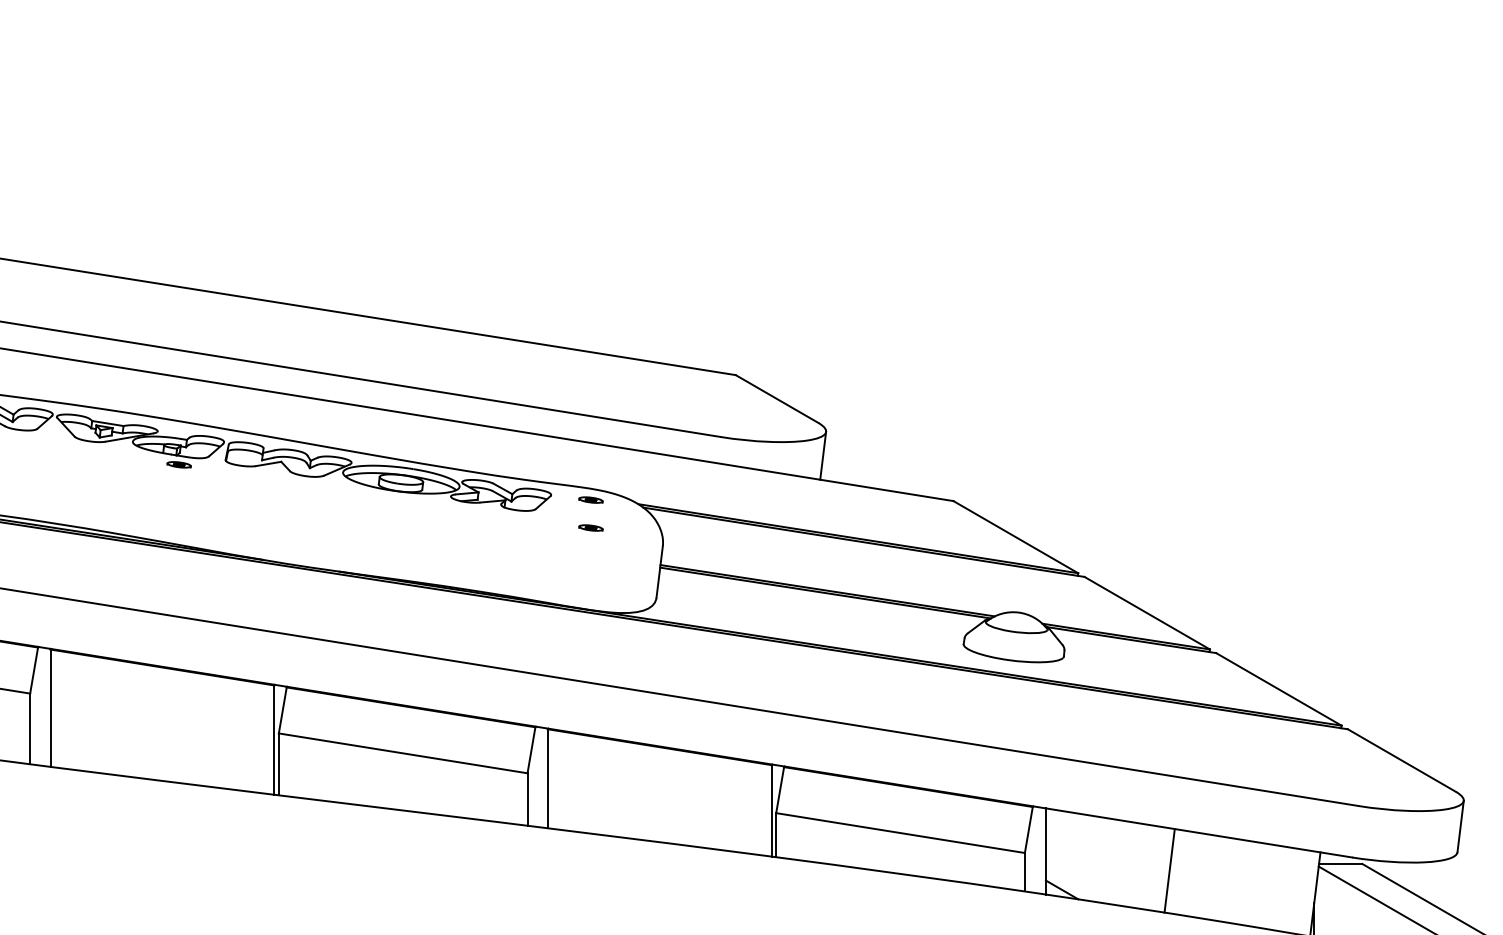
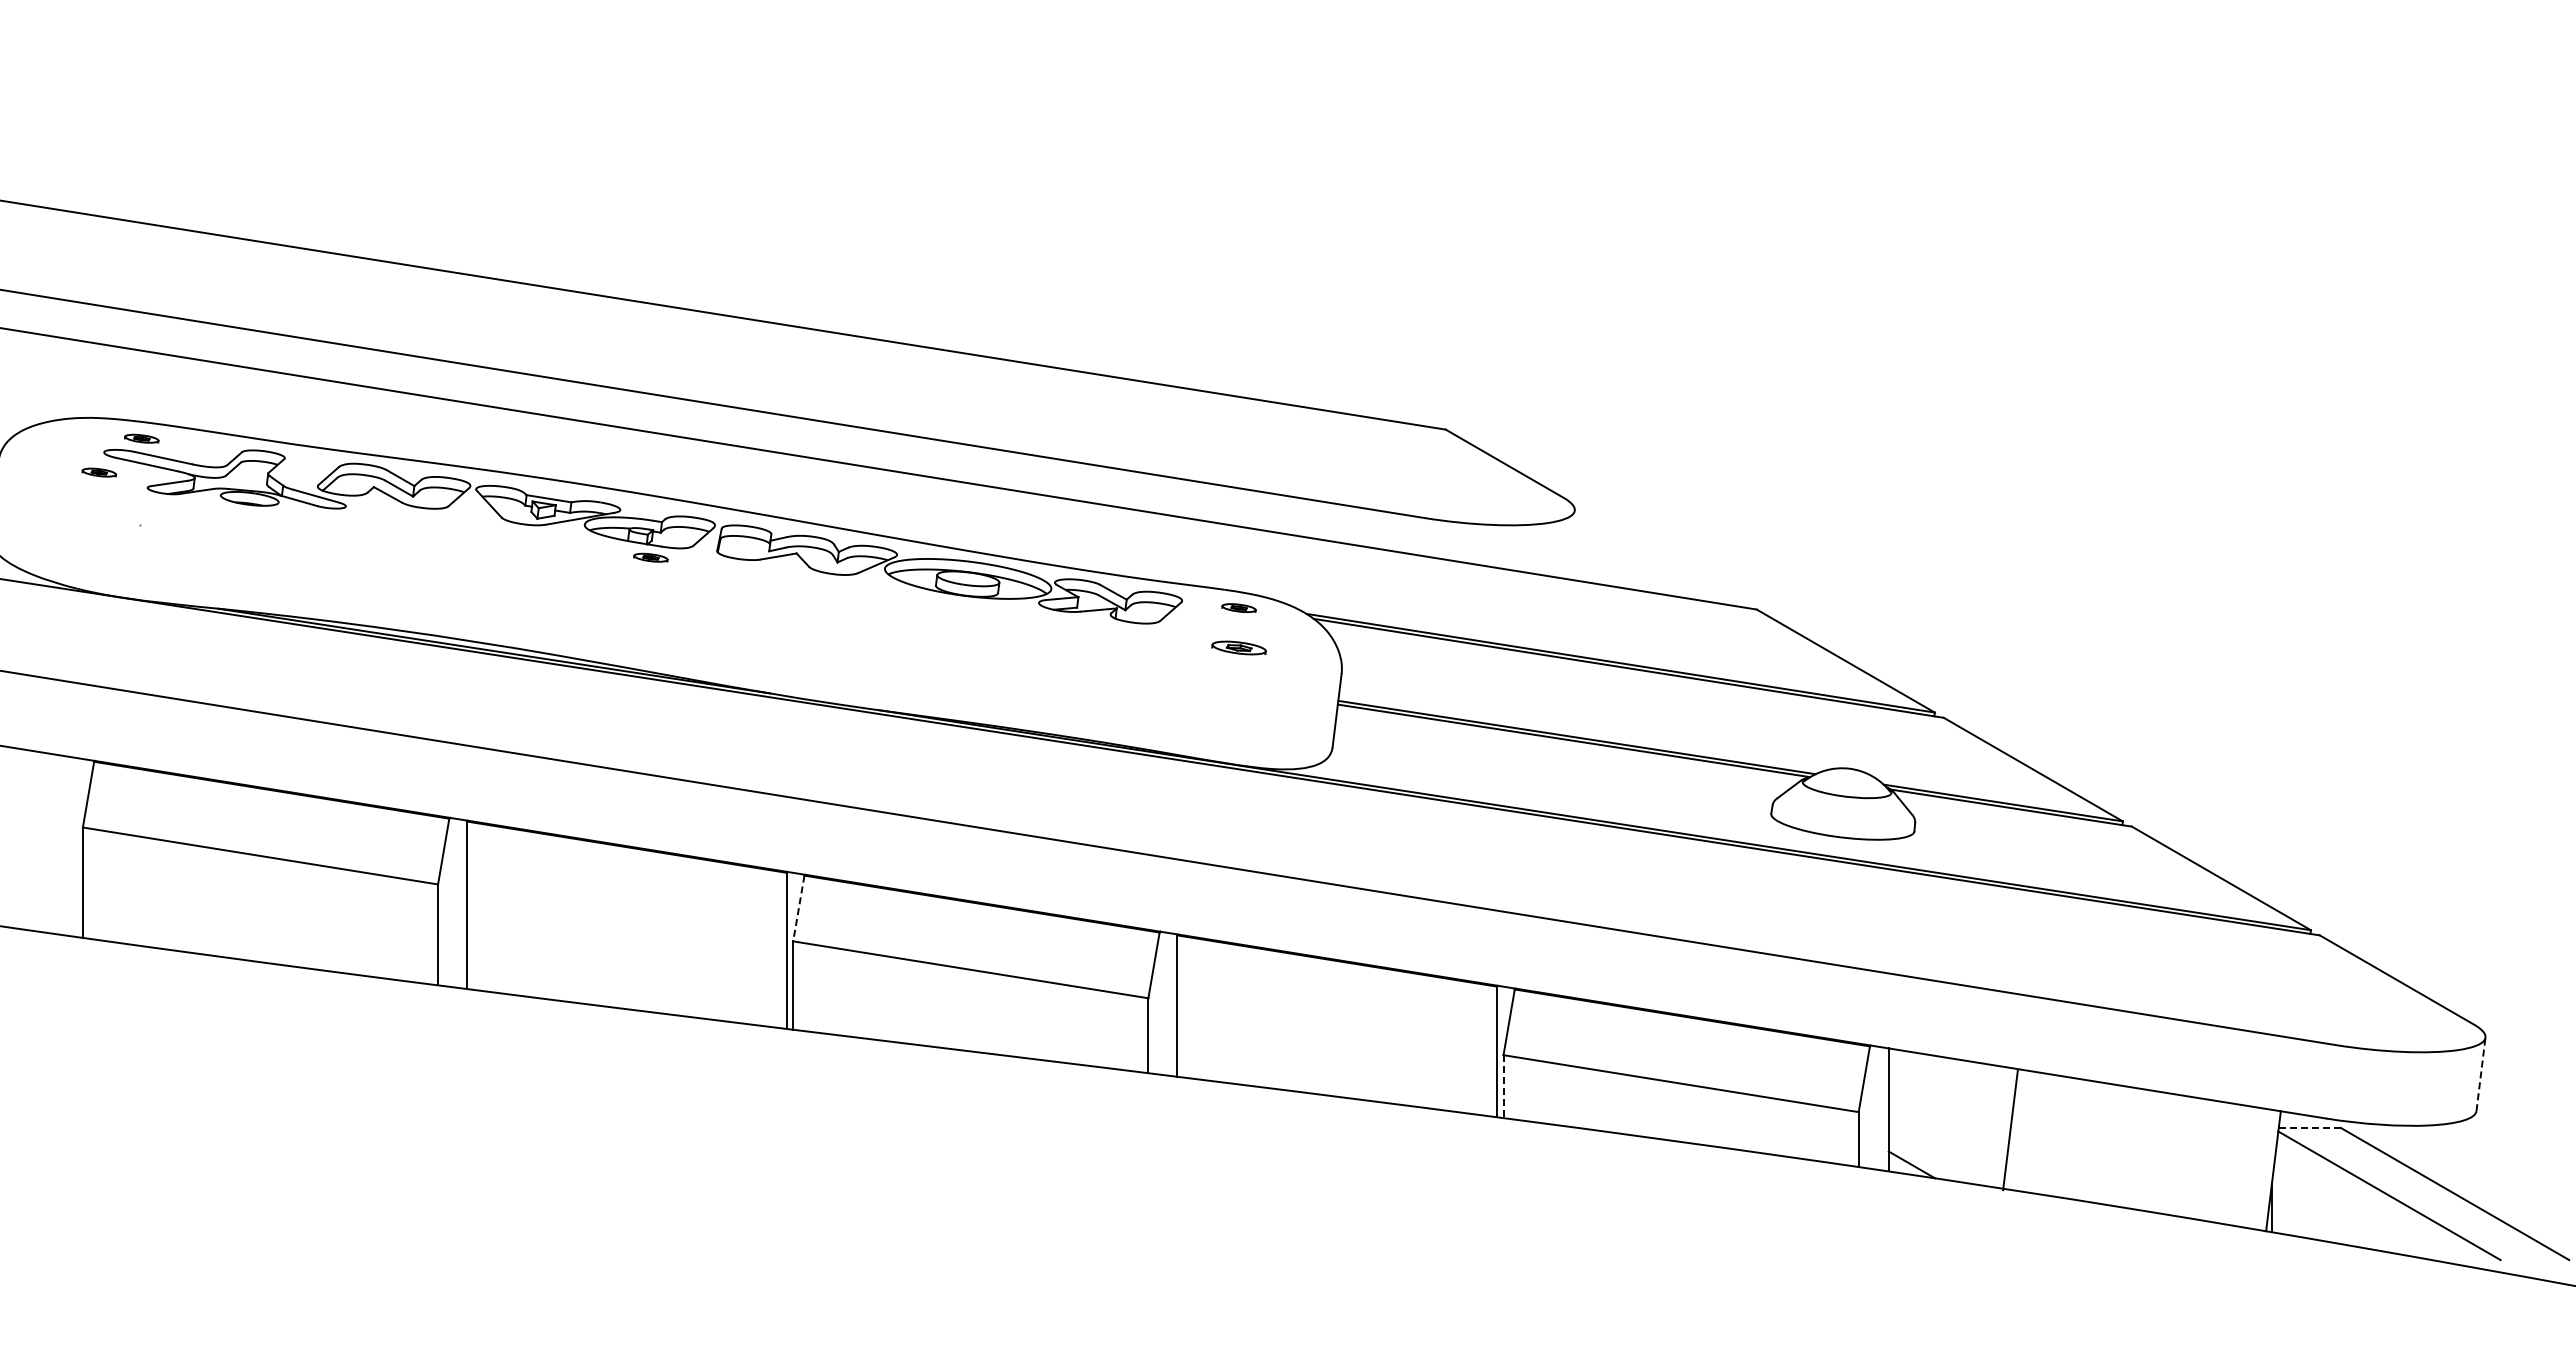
line: (823, 455) -> (1570, 544), removed
part: (590, 527) -> (1238, 647), size x1.6
line: (282, 711) -> (798, 909), solid -> dashed
line: (1460, 825) -> (2481, 1073), solid -> dashed
line: (776, 835) -> (1503, 1087), solid -> dashed
line: (1340, 863) -> (2309, 1127), solid -> dashed
line: (1169, 870) -> (2010, 1130), moved

